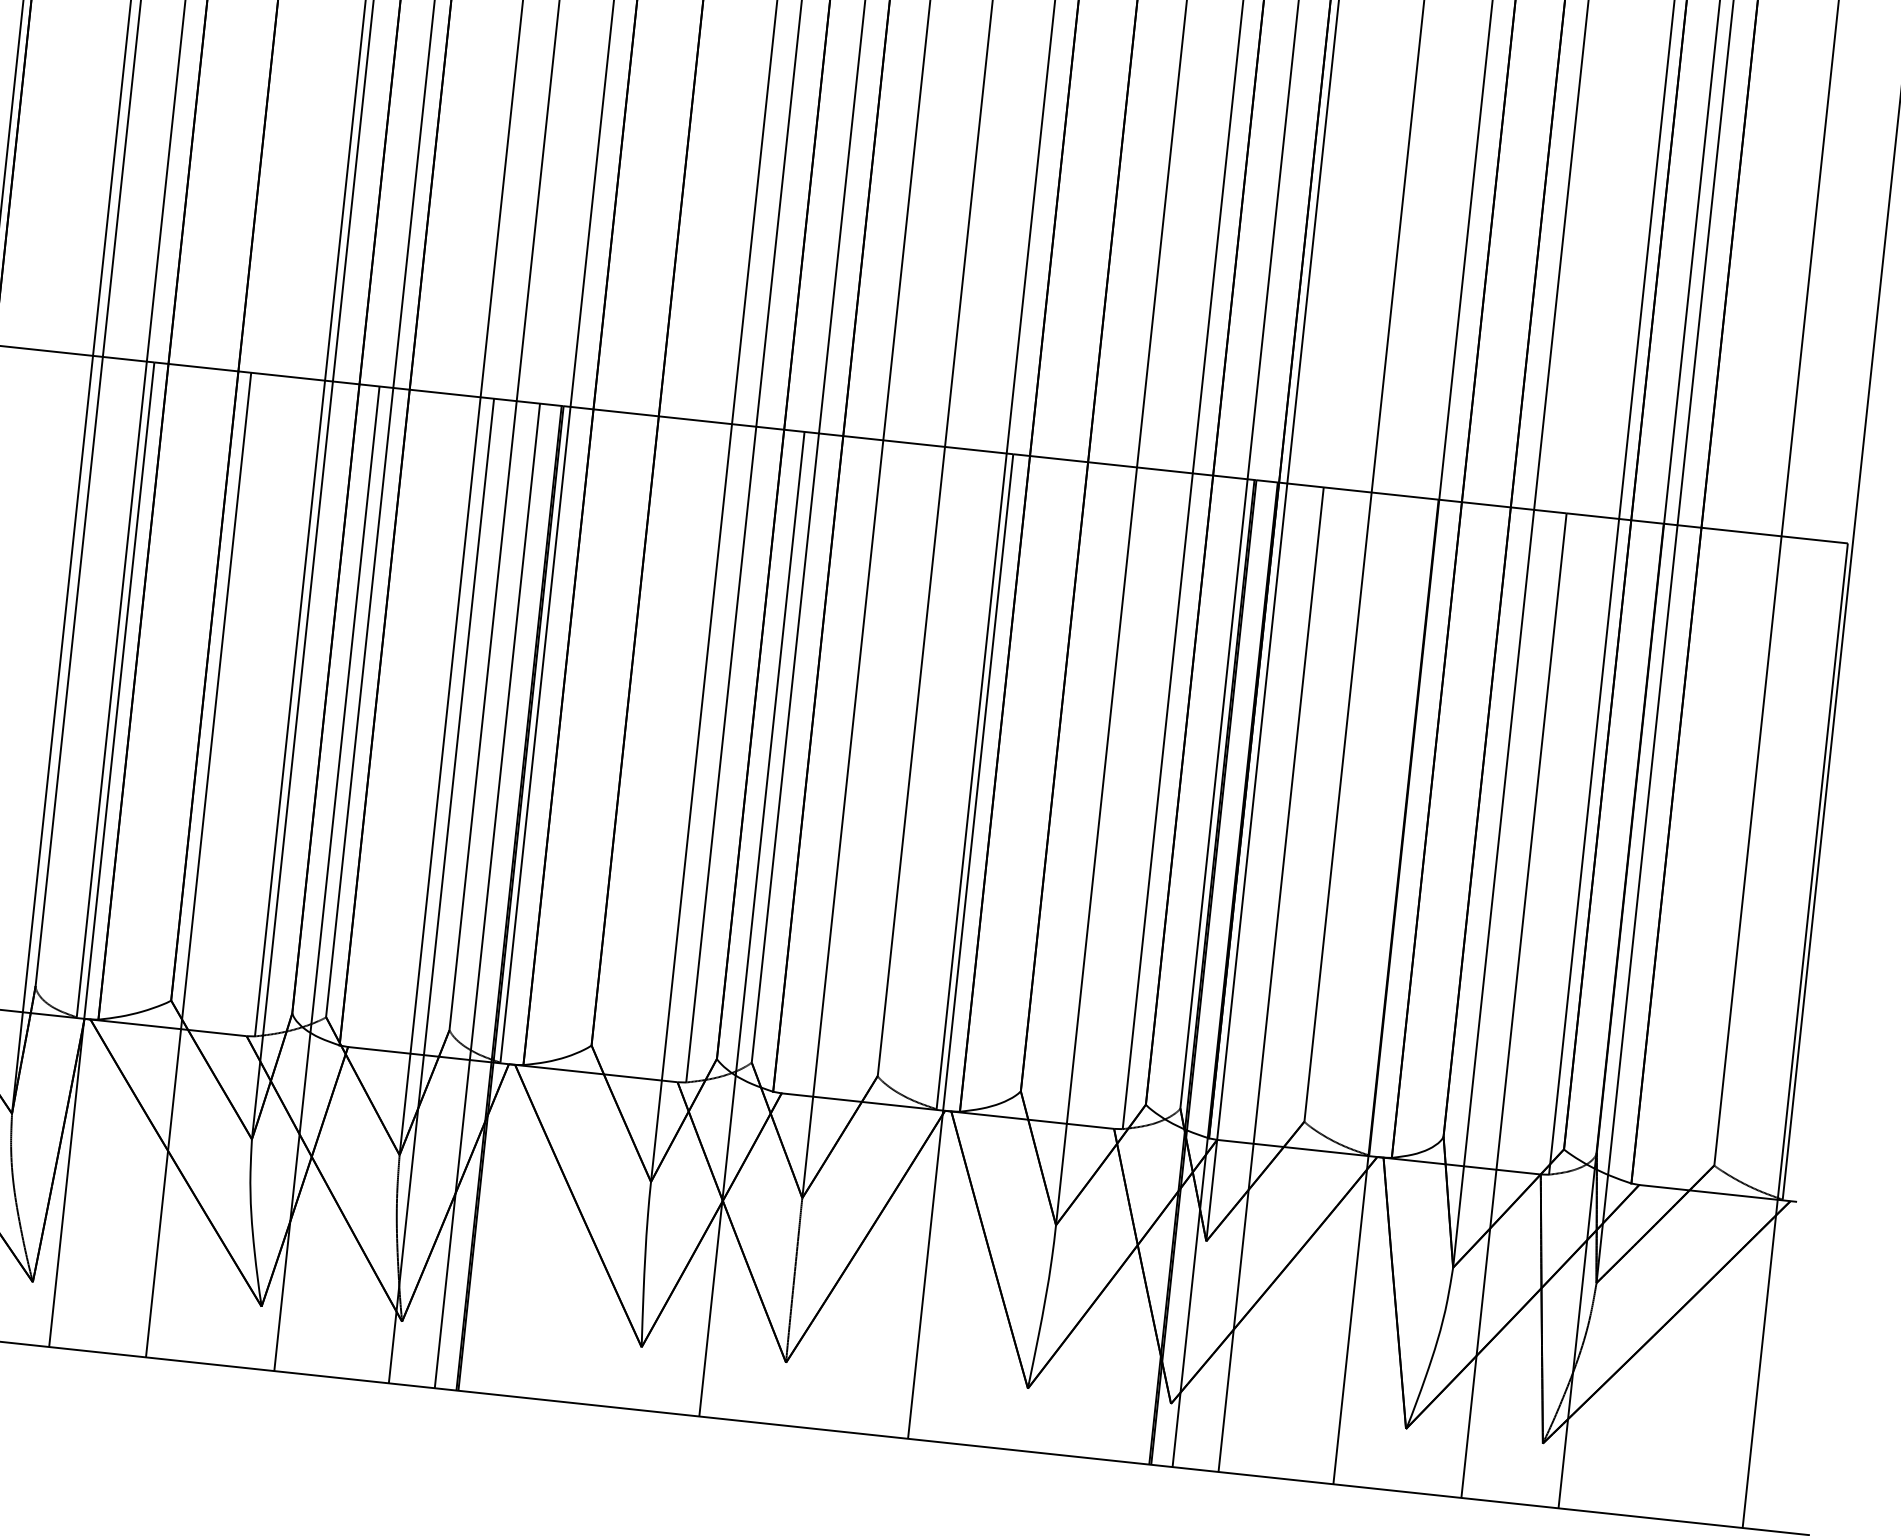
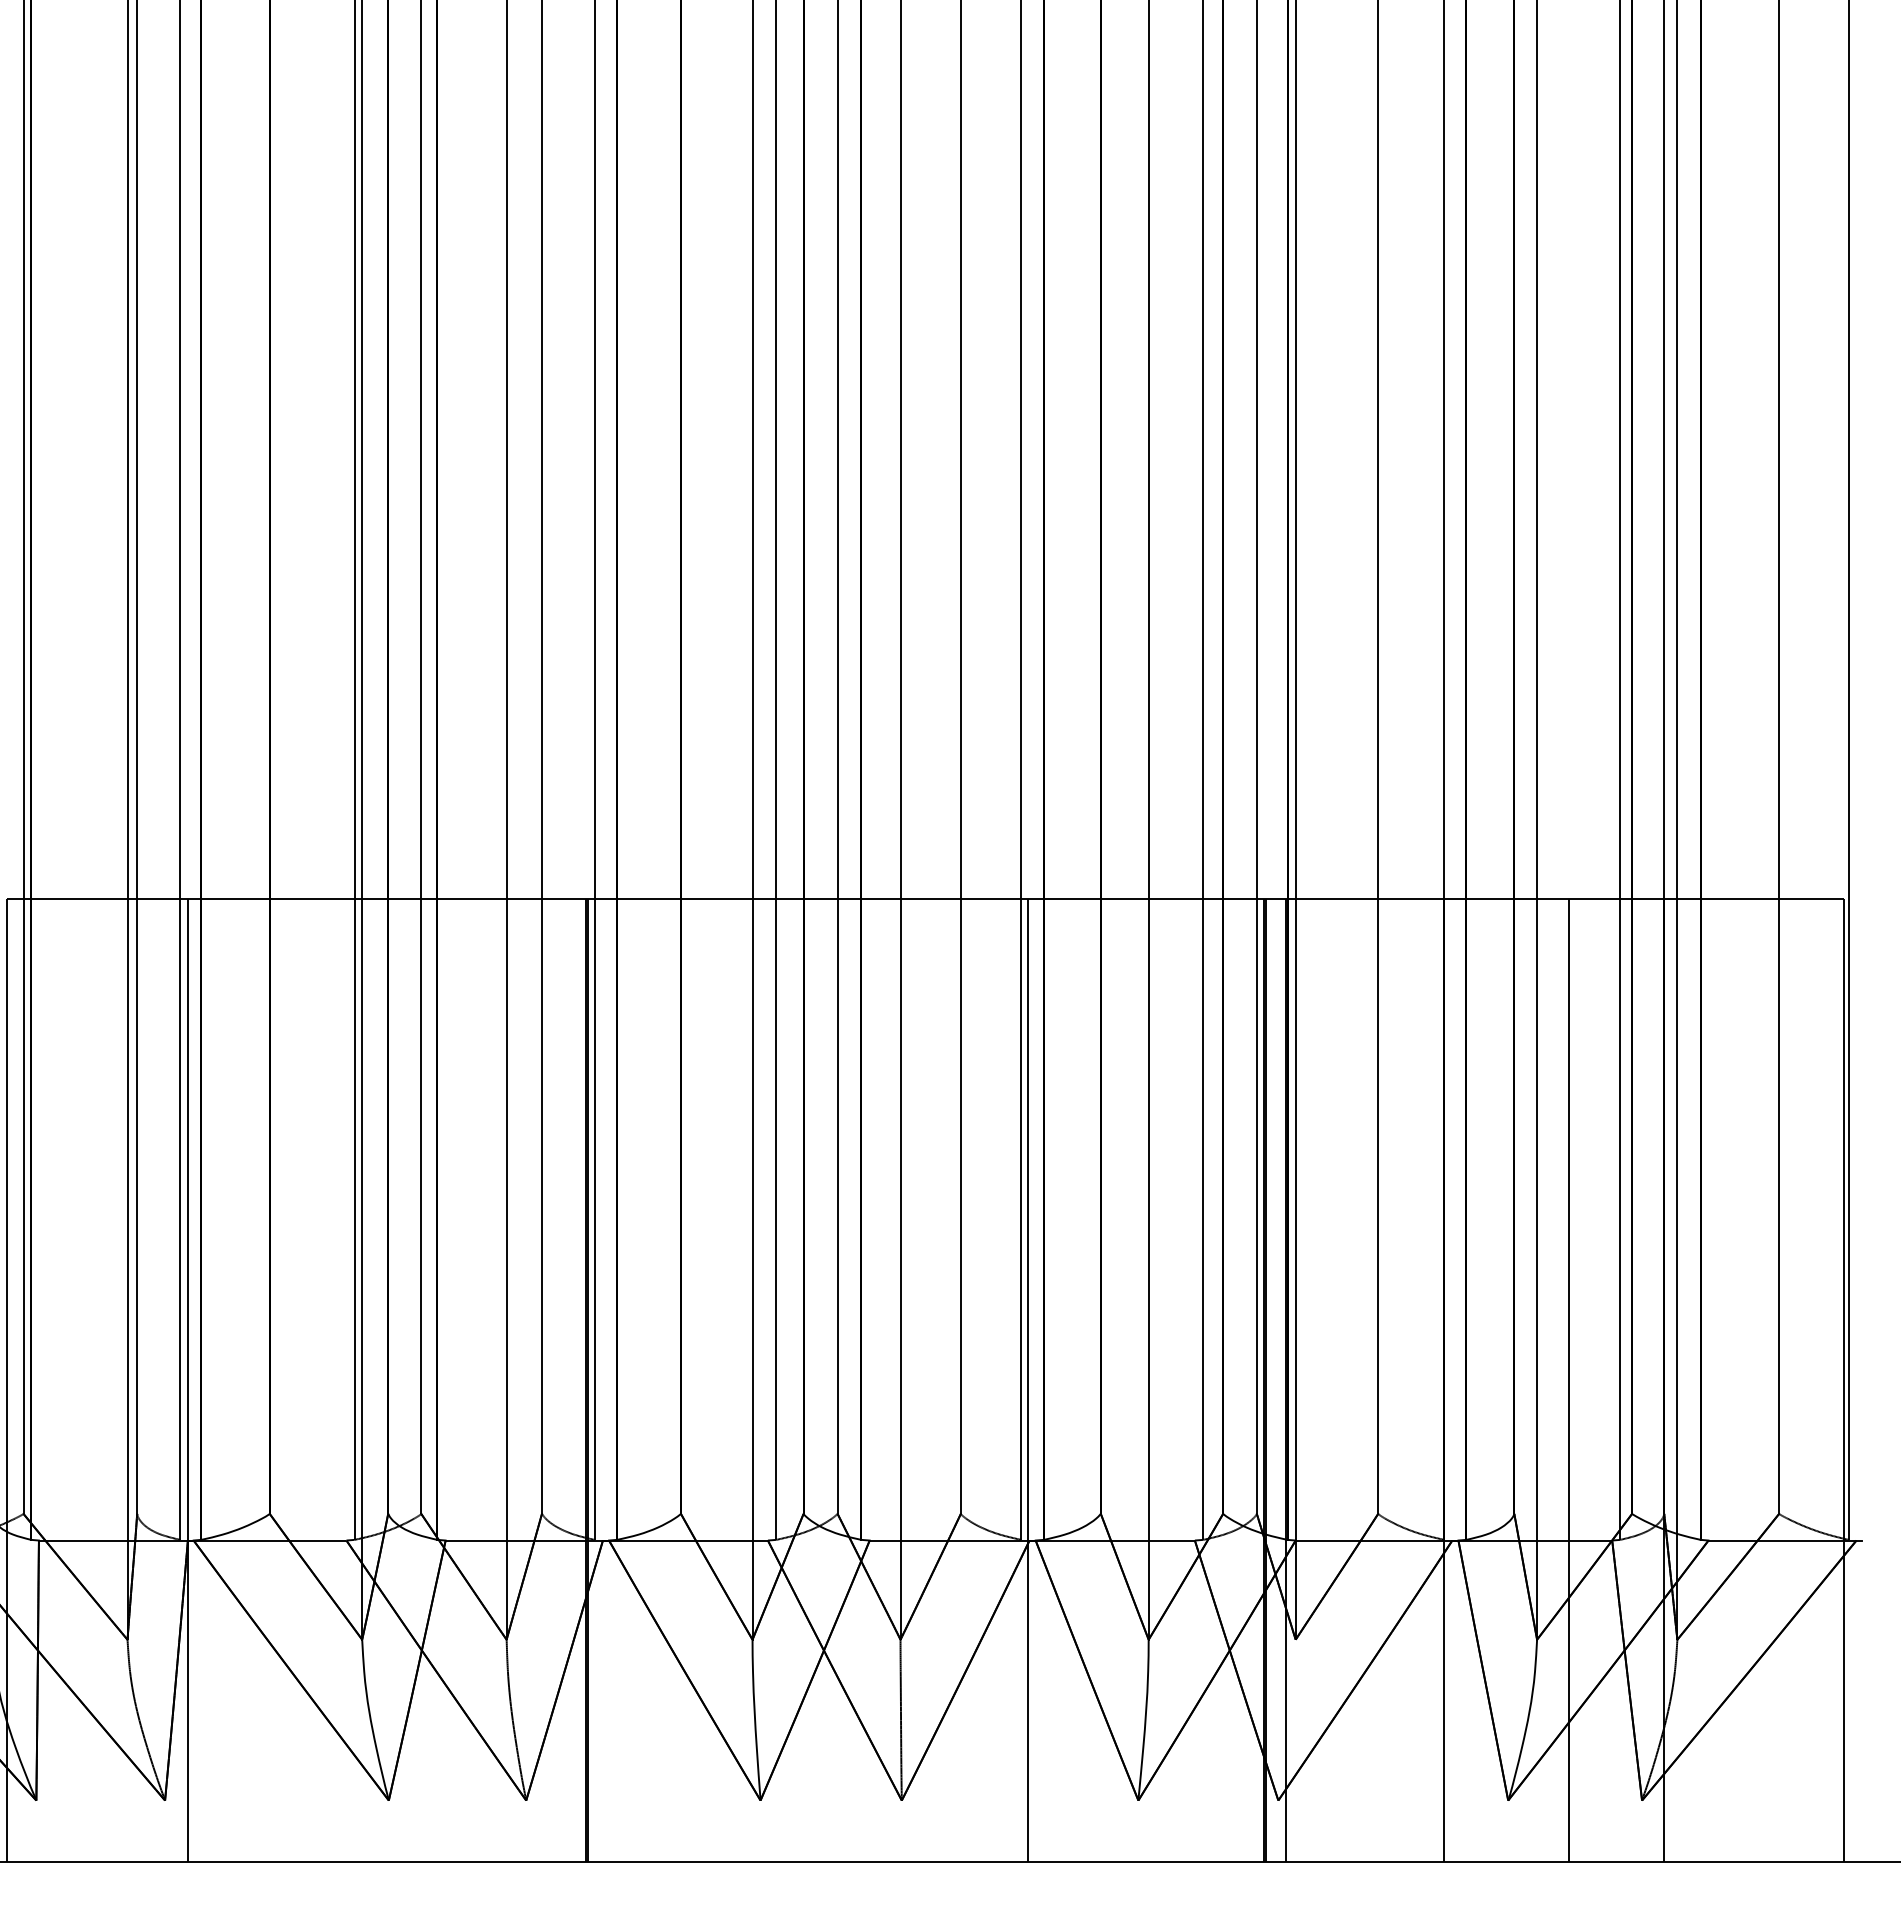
line: (198, 864) -> (282, 1379), removed
line: (326, 878) -> (407, 1379), removed
line: (441, 890) -> (519, 1379), removed
line: (487, 895) -> (564, 1379), removed
line: (752, 923) -> (823, 1379), removed
line: (1271, 979) -> (1331, 1379), removed

